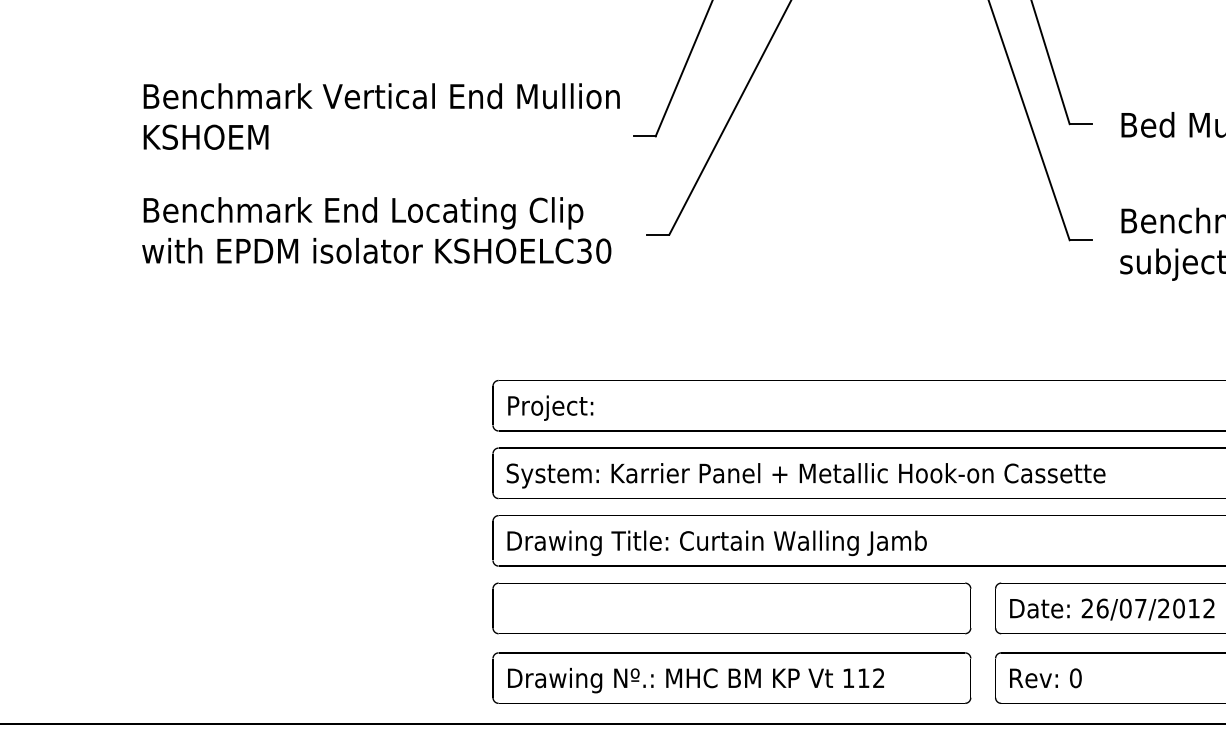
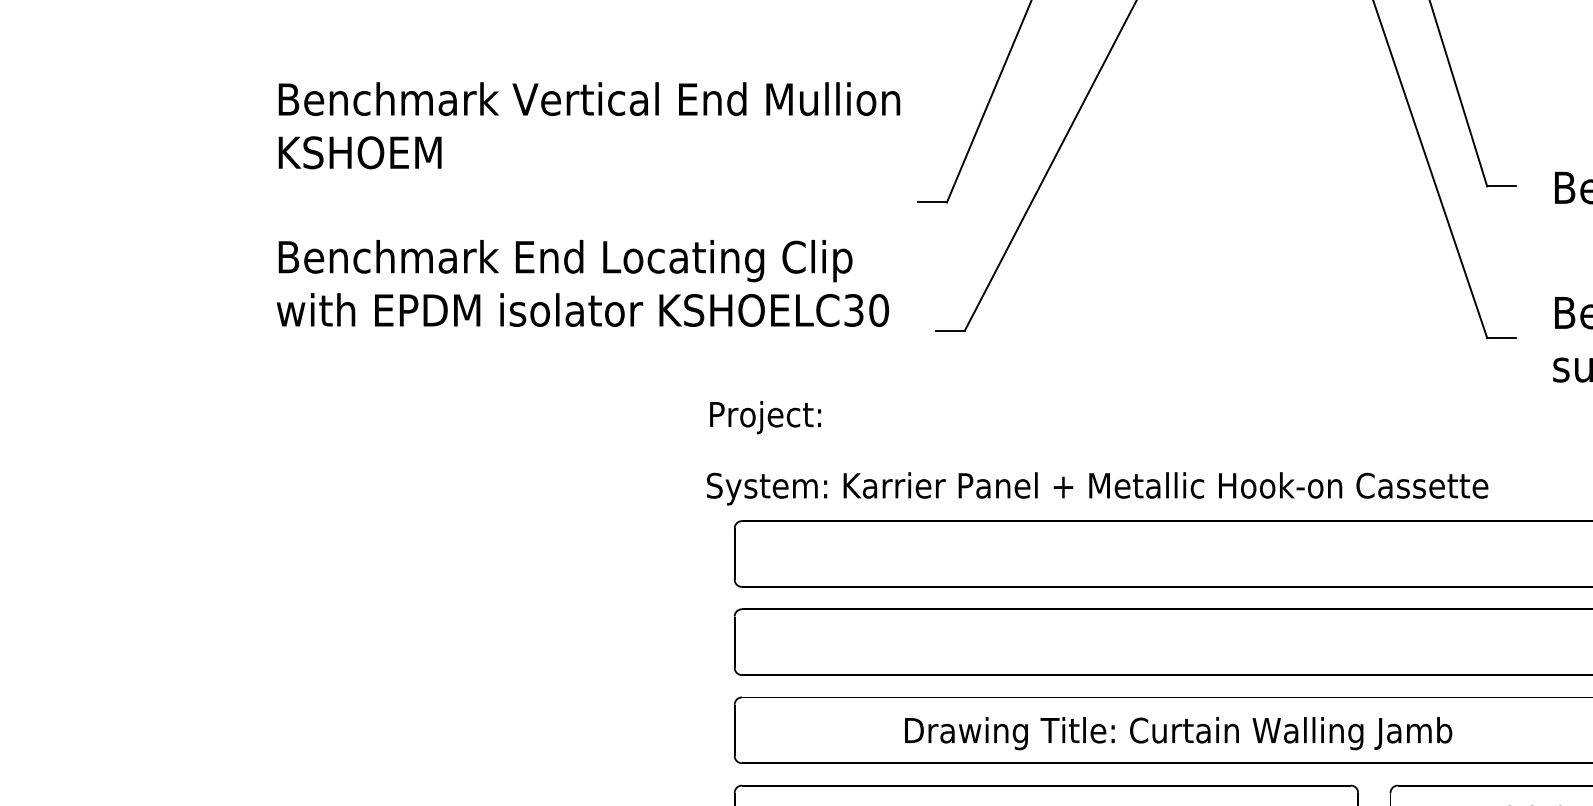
text: (381, 116) -> (589, 125), moved
text: (376, 230) -> (582, 283), moved
text: (550, 407) -> (765, 416), moved
text: (805, 475) -> (1096, 488), moved
text: (716, 543) -> (1177, 733), moved

